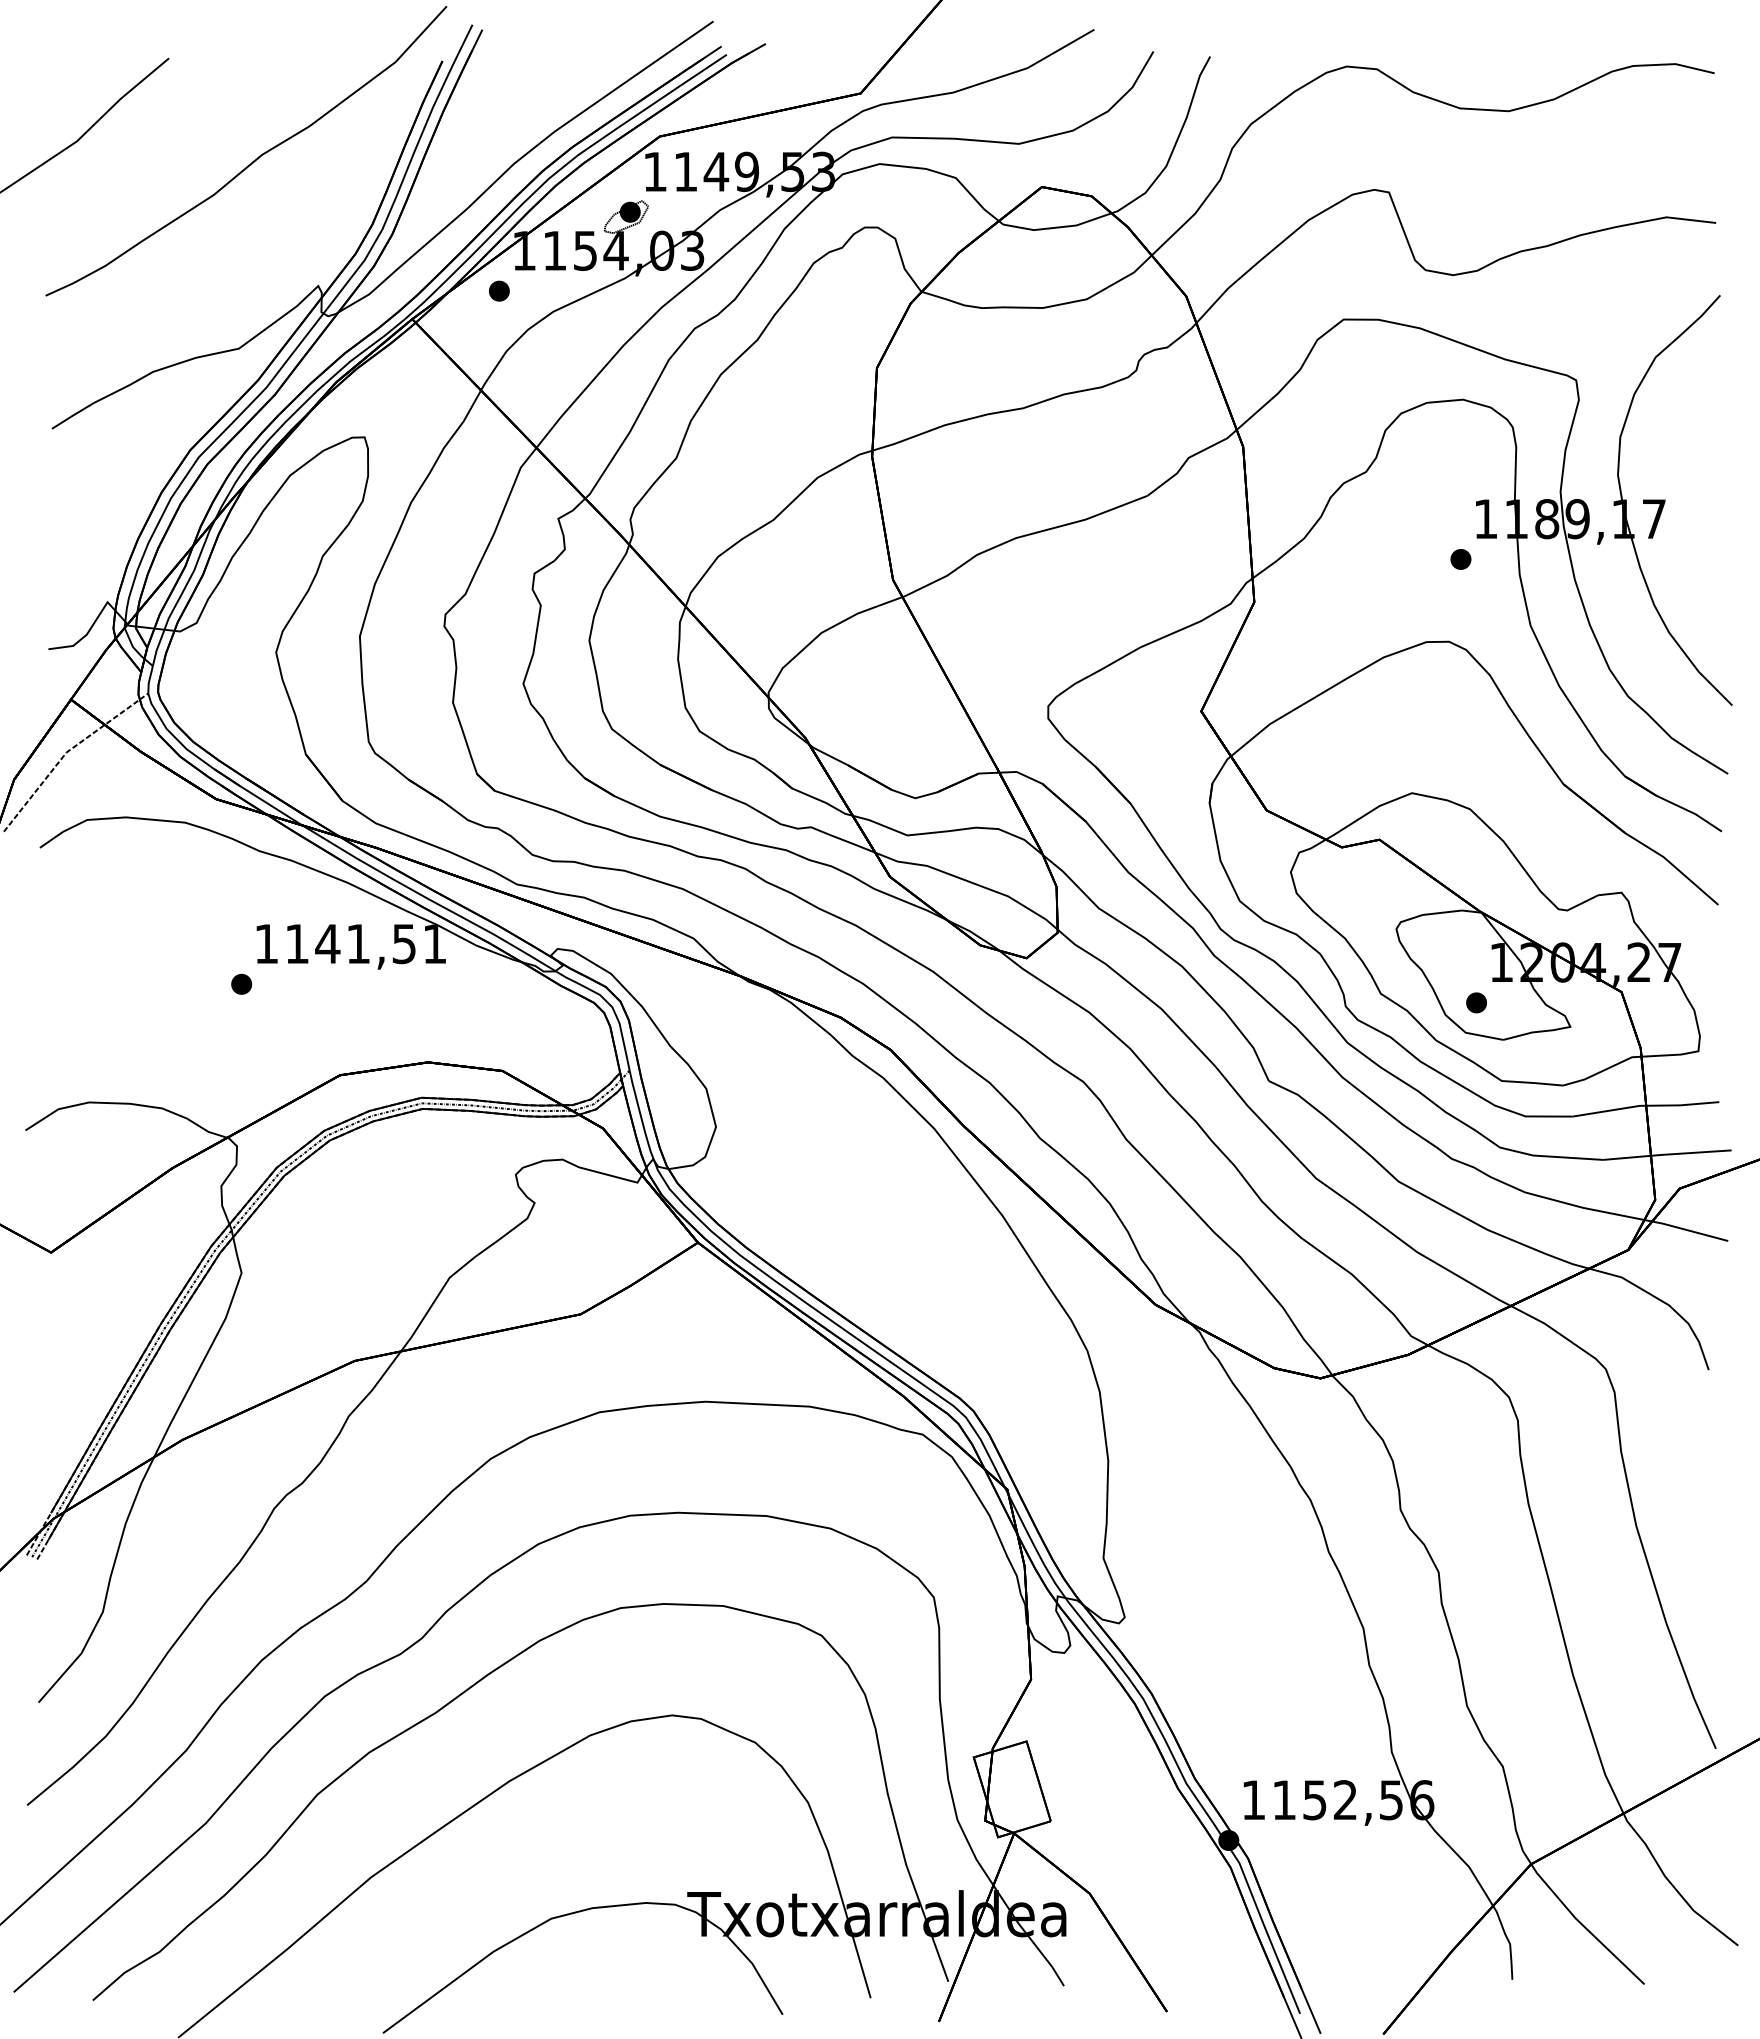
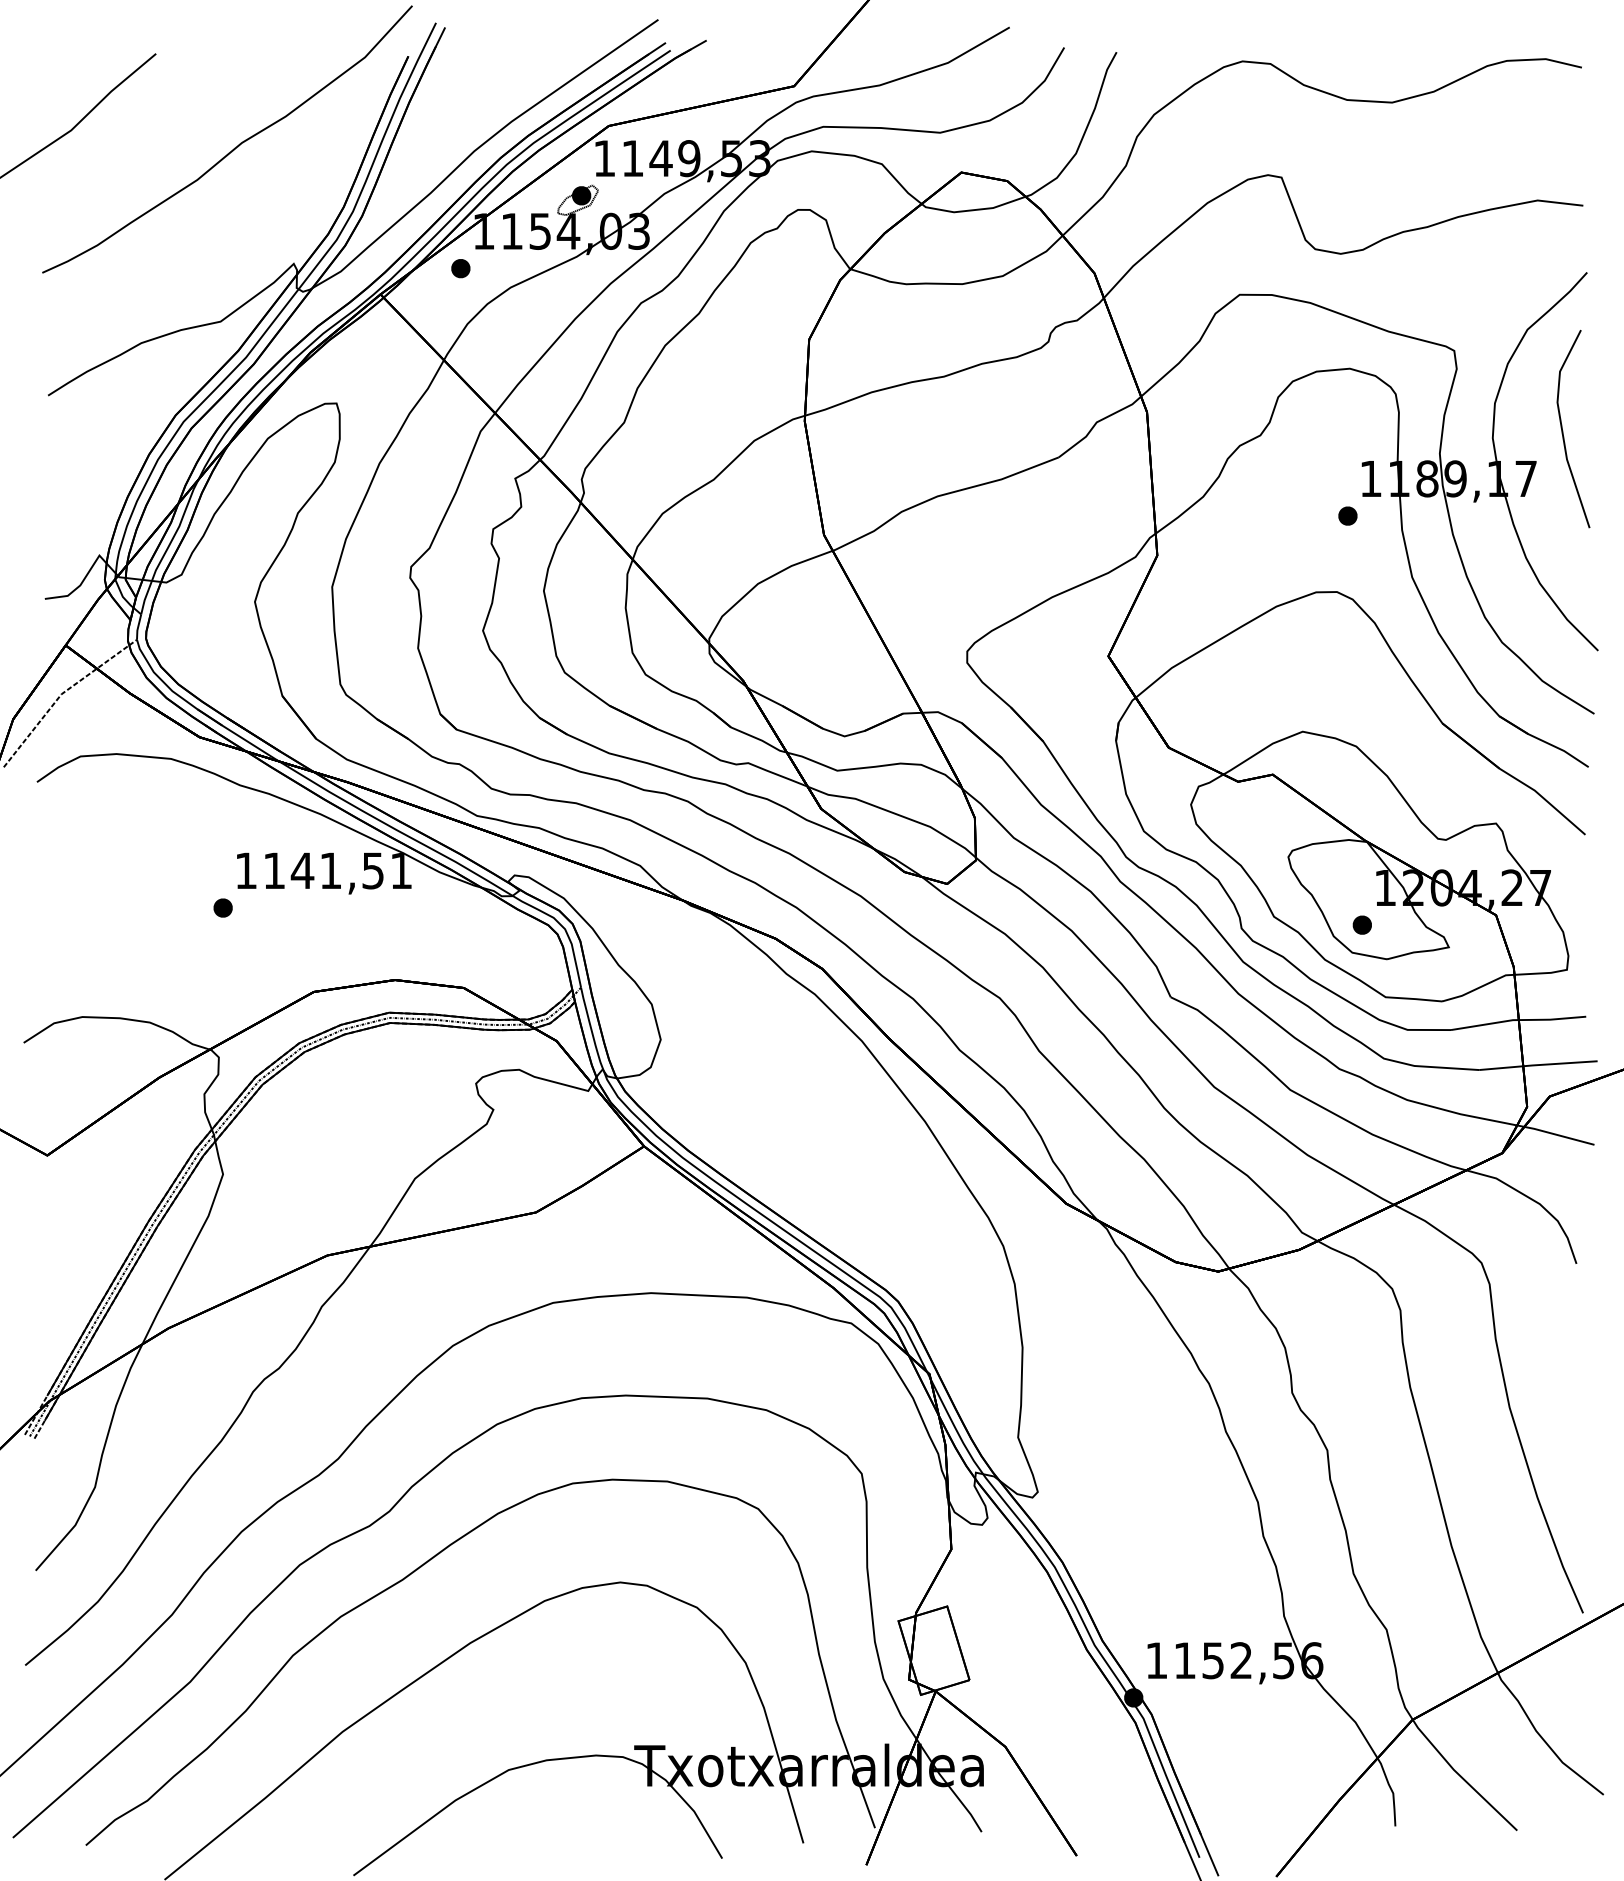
line: (1694, 466) -> (1563, 430), added

